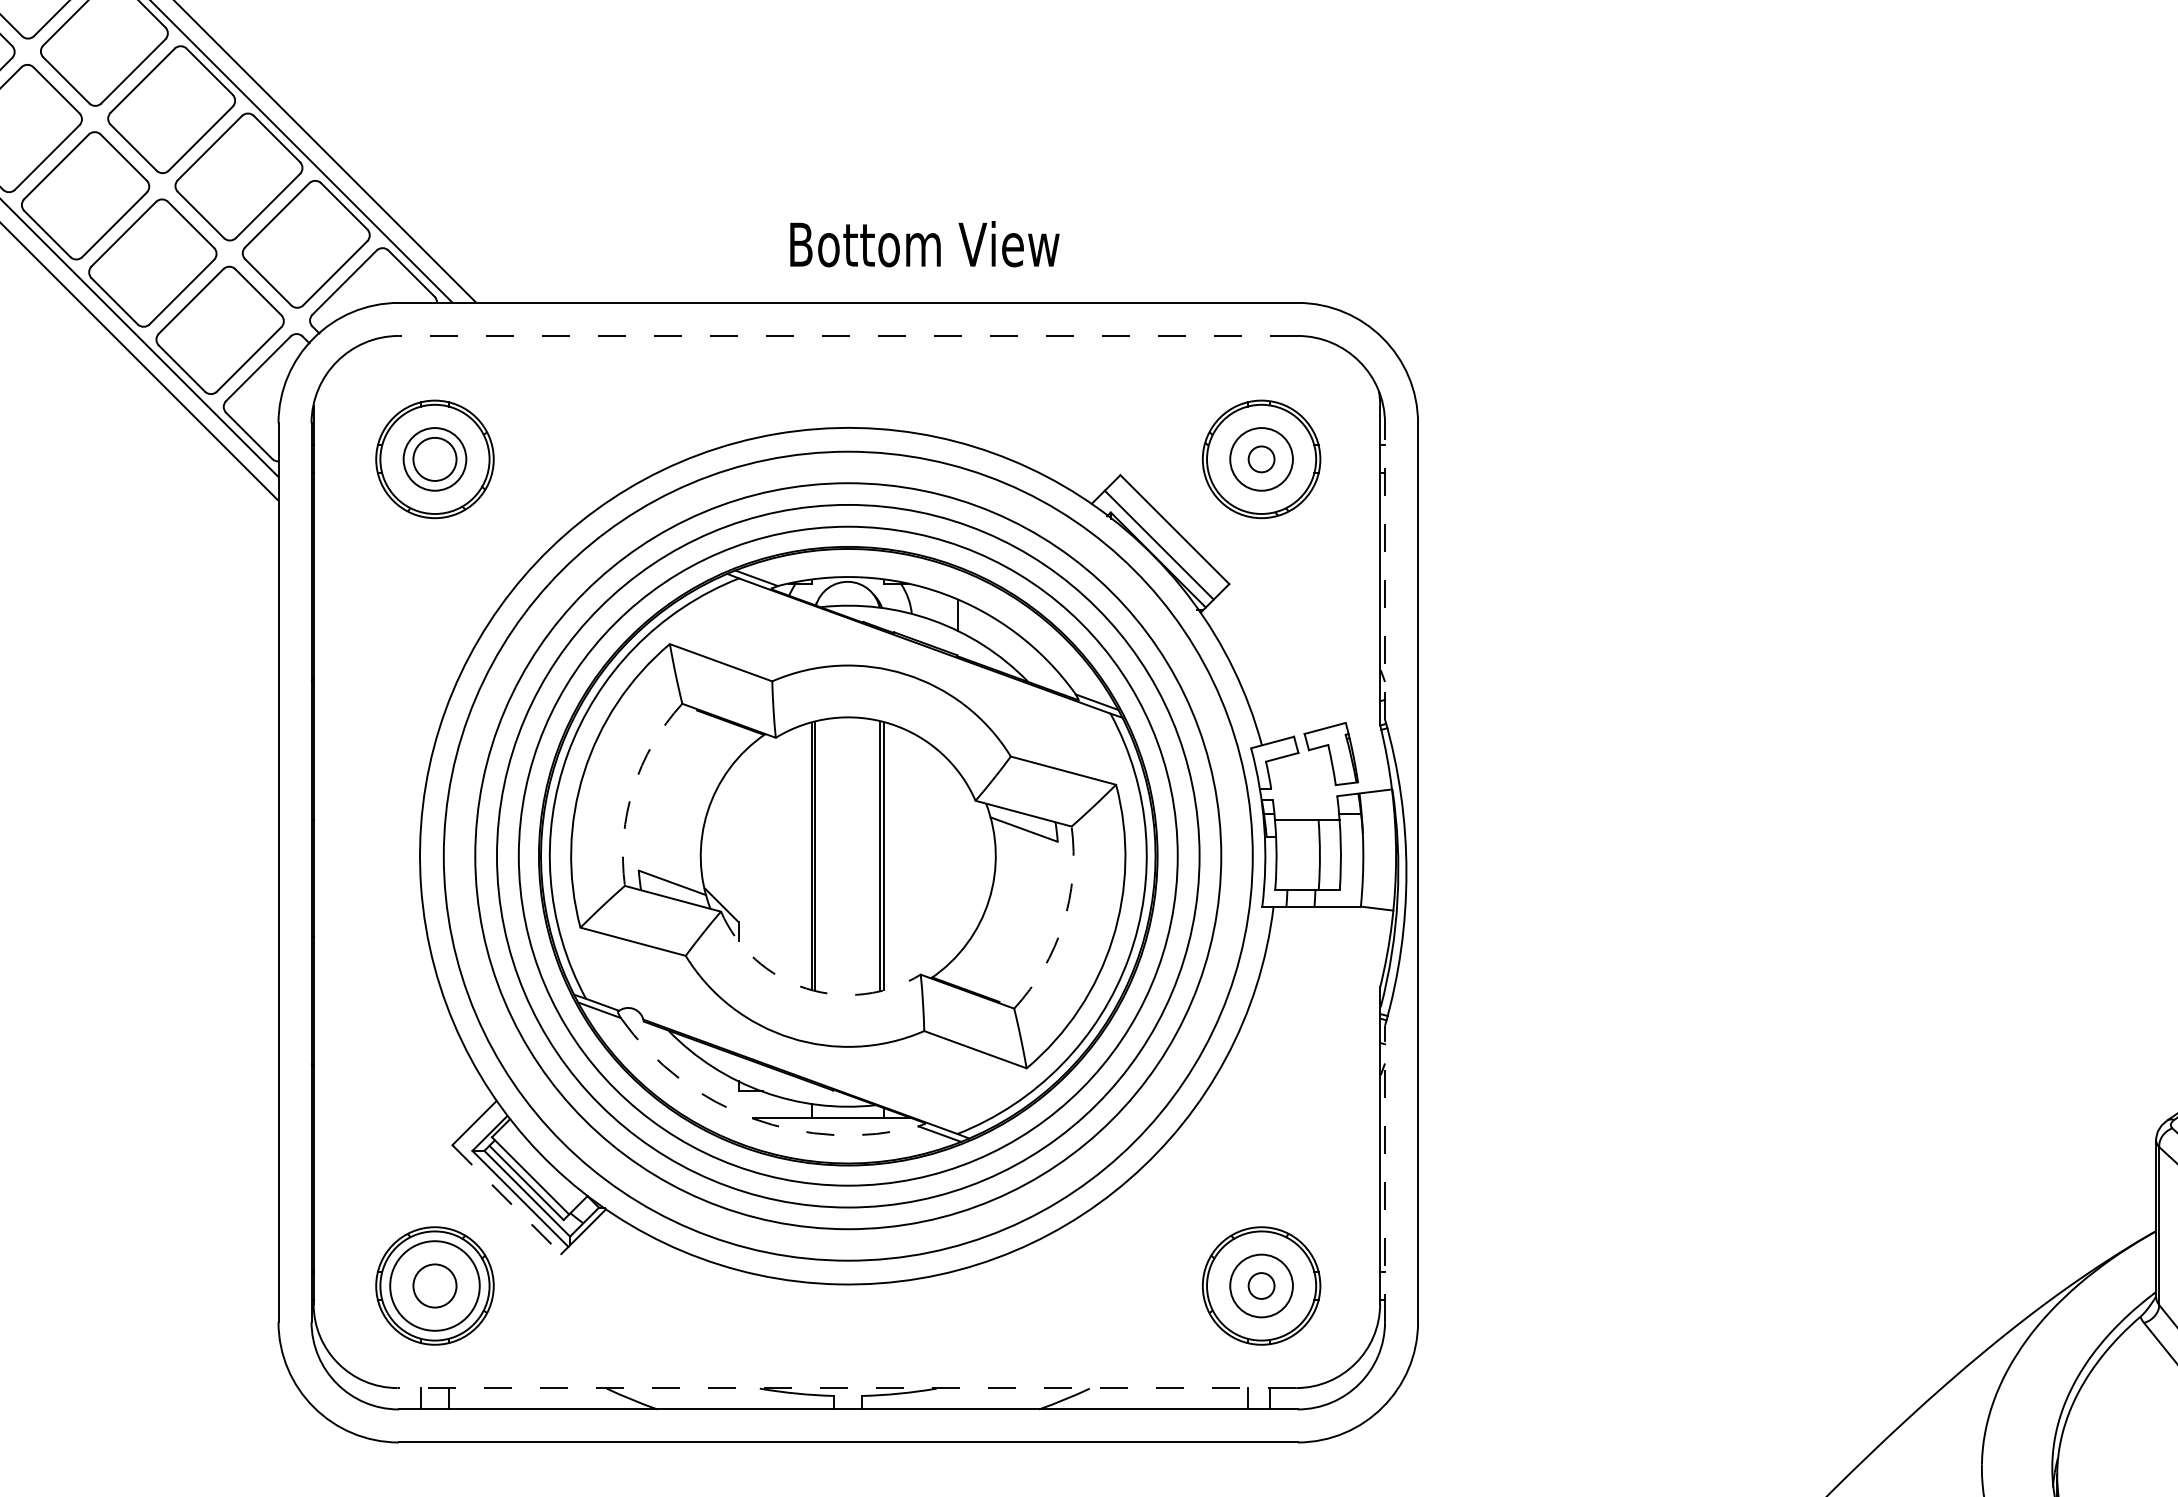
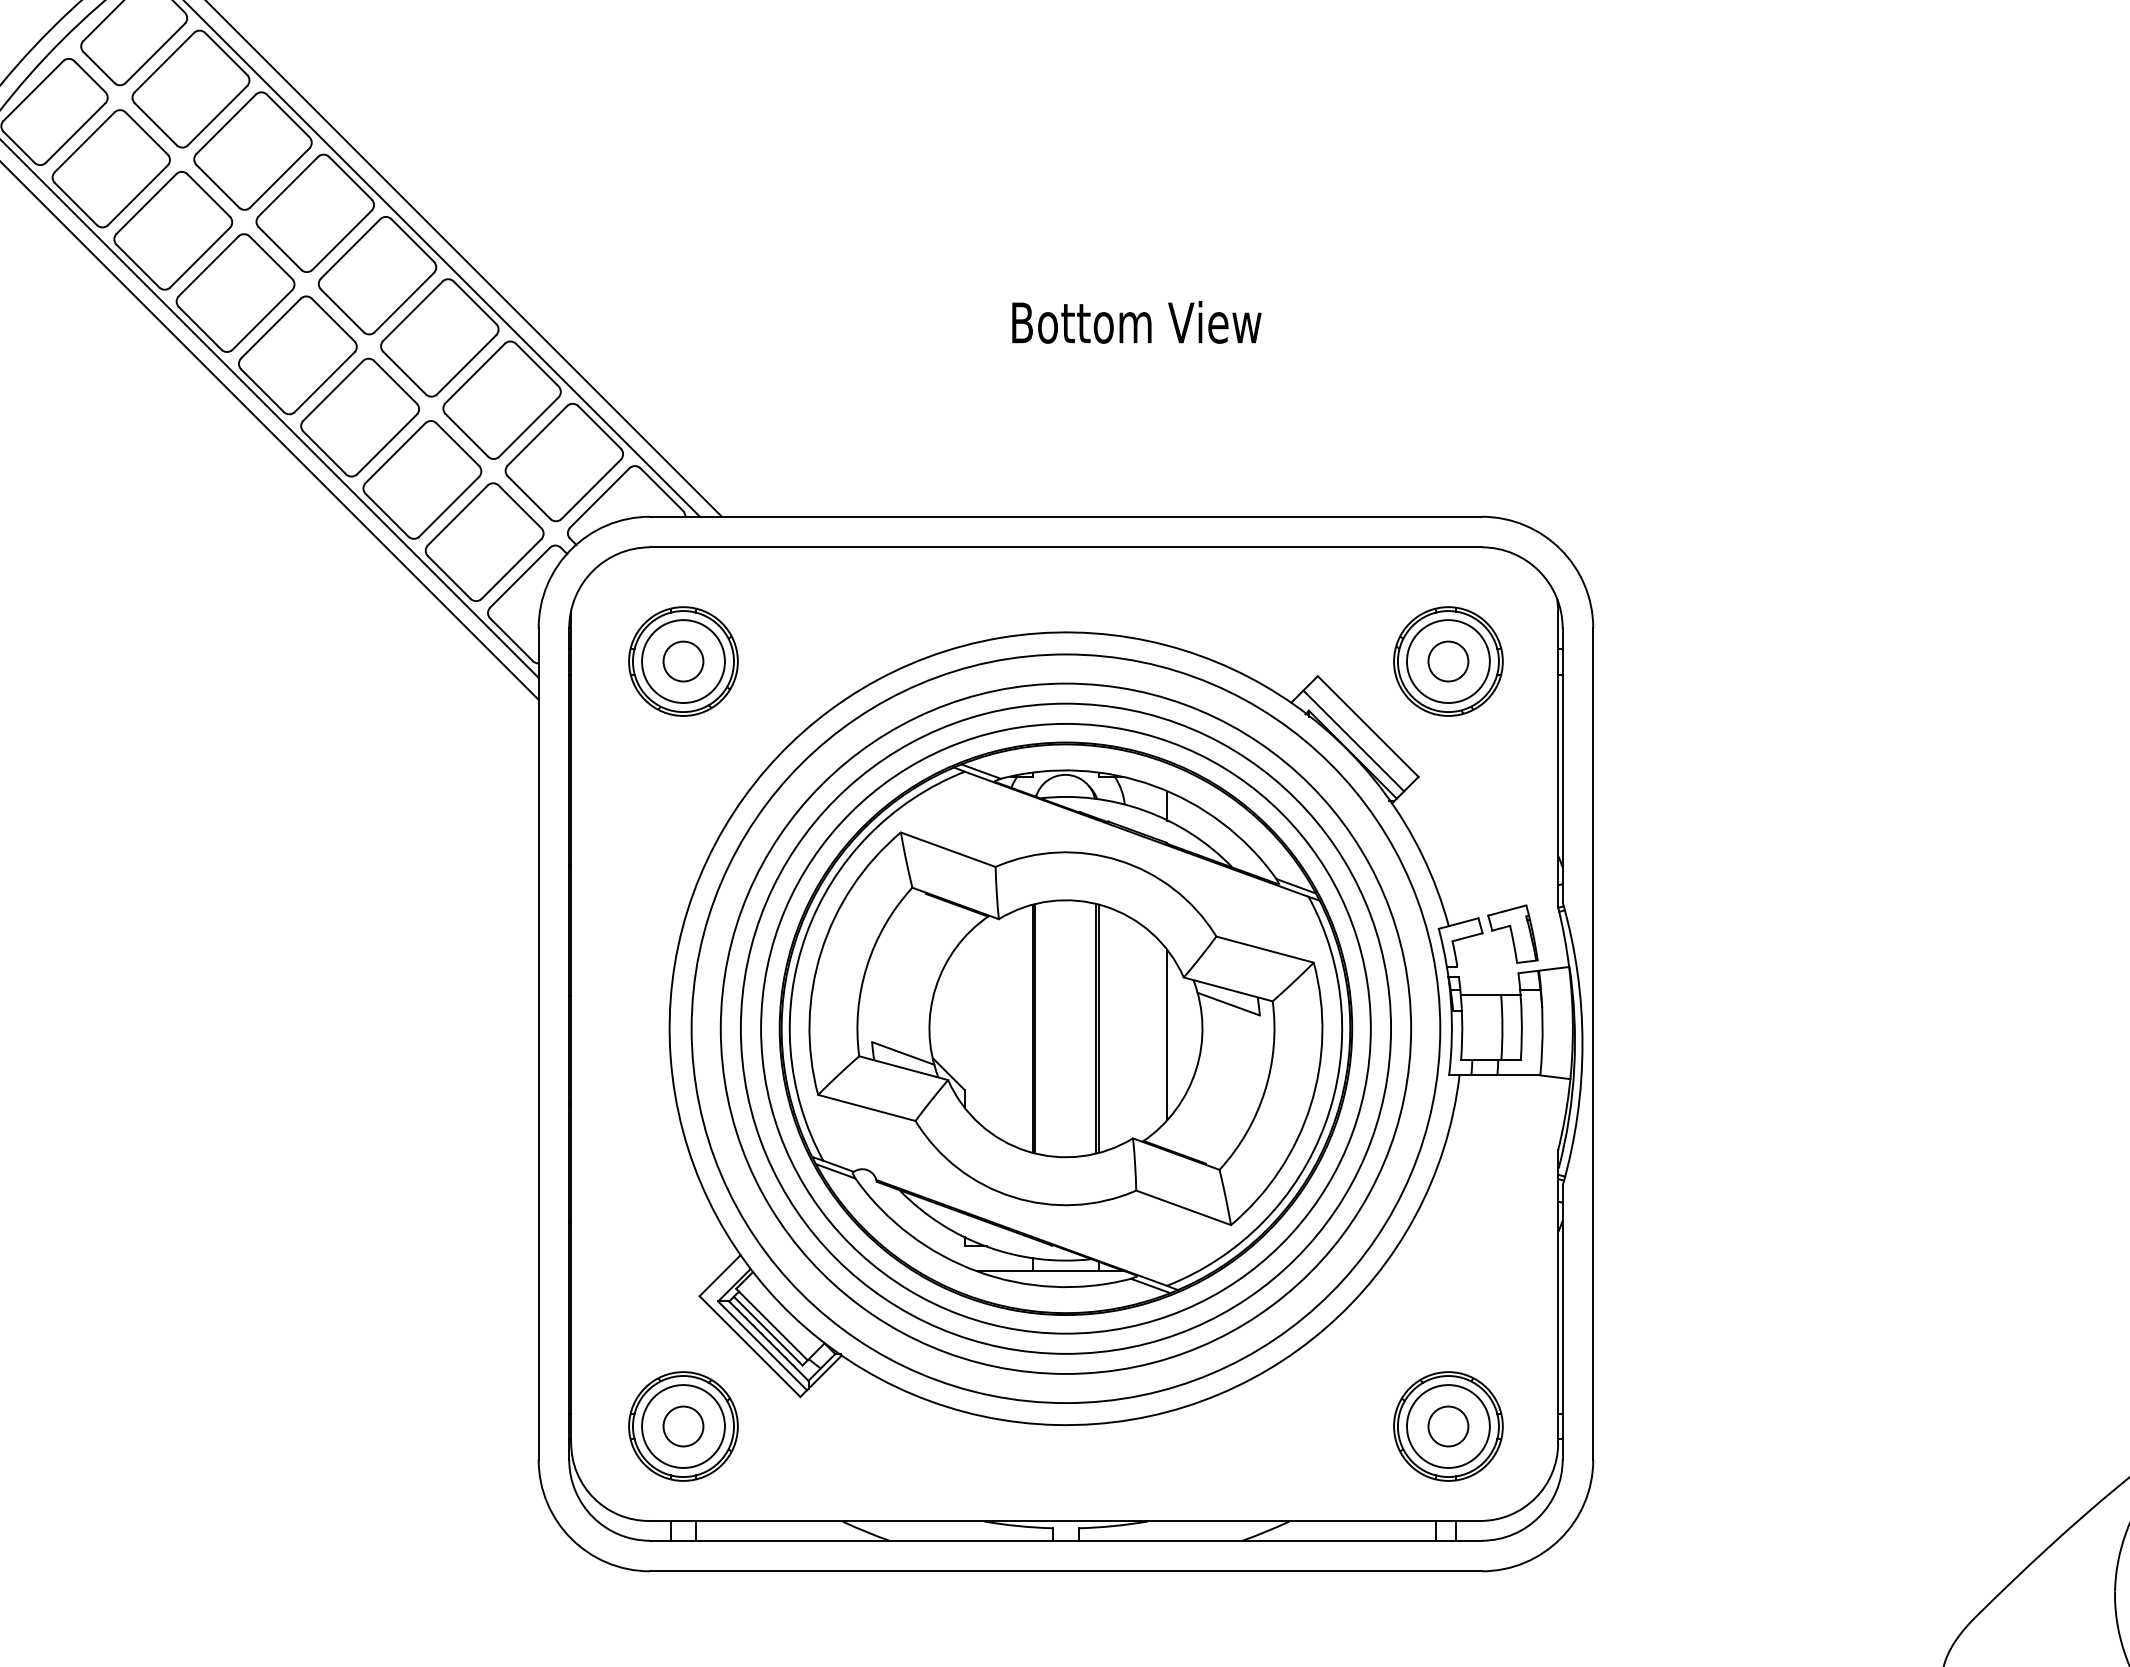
text: (924, 244) -> (1136, 322), moved
line: (847, 336) -> (1065, 547), dashed -> solid
circle: (434, 459) -> (683, 661), size x1.43
circle: (1260, 459) -> (1447, 661), size x1.43
circle: (1261, 459) -> (1448, 661), size x1.67
line: (1384, 570) -> (1562, 764), dashed -> solid
arc: (633, 788) -> (867, 966), dashed -> solid
line: (958, 862) -> (1167, 1034), added
arc: (1062, 923) -> (1264, 1091), dashed -> solid
arc: (806, 988) -> (1027, 1151), dashed -> solid
arc: (752, 1118) -> (977, 1271), dashed -> solid
line: (1384, 1173) -> (1562, 1322), dashed -> solid
line: (507, 1199) -> (750, 1346), dashed -> solid
circle: (1260, 1285) -> (1447, 1426), size x1.43
circle: (1261, 1285) -> (1448, 1426), size x1.67
line: (846, 1387) -> (1064, 1520), dashed -> solid

